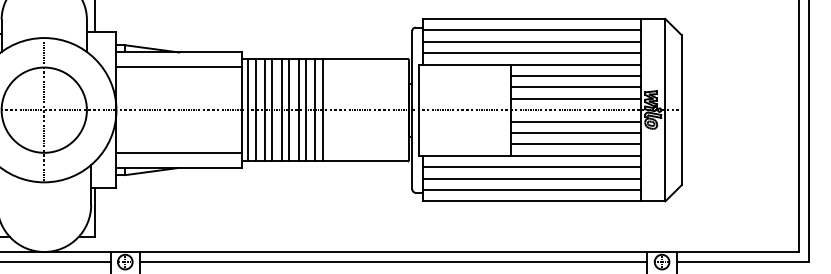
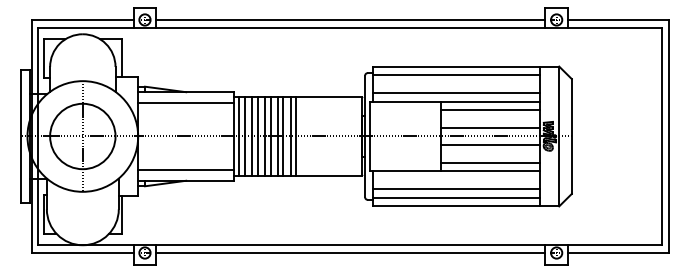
line: (531, 42) -> (456, 84), removed
line: (575, 88) -> (490, 119), removed
line: (575, 132) -> (490, 153), removed
line: (531, 167) -> (456, 180), removed

